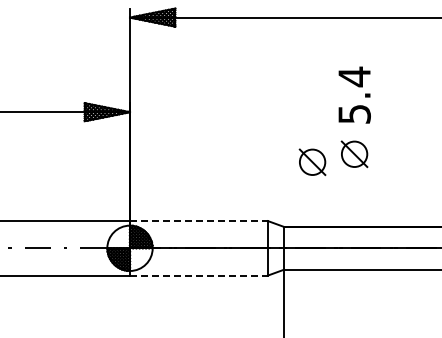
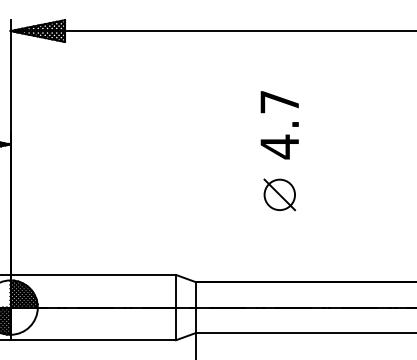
text: (354, 95) -> (279, 124), 5.4 -> 4.7
part: (312, 162) -> (229, 204), removed
line: (199, 221) -> (93, 275), dashed -> solid
line: (199, 275) -> (93, 340), dashed -> solid

